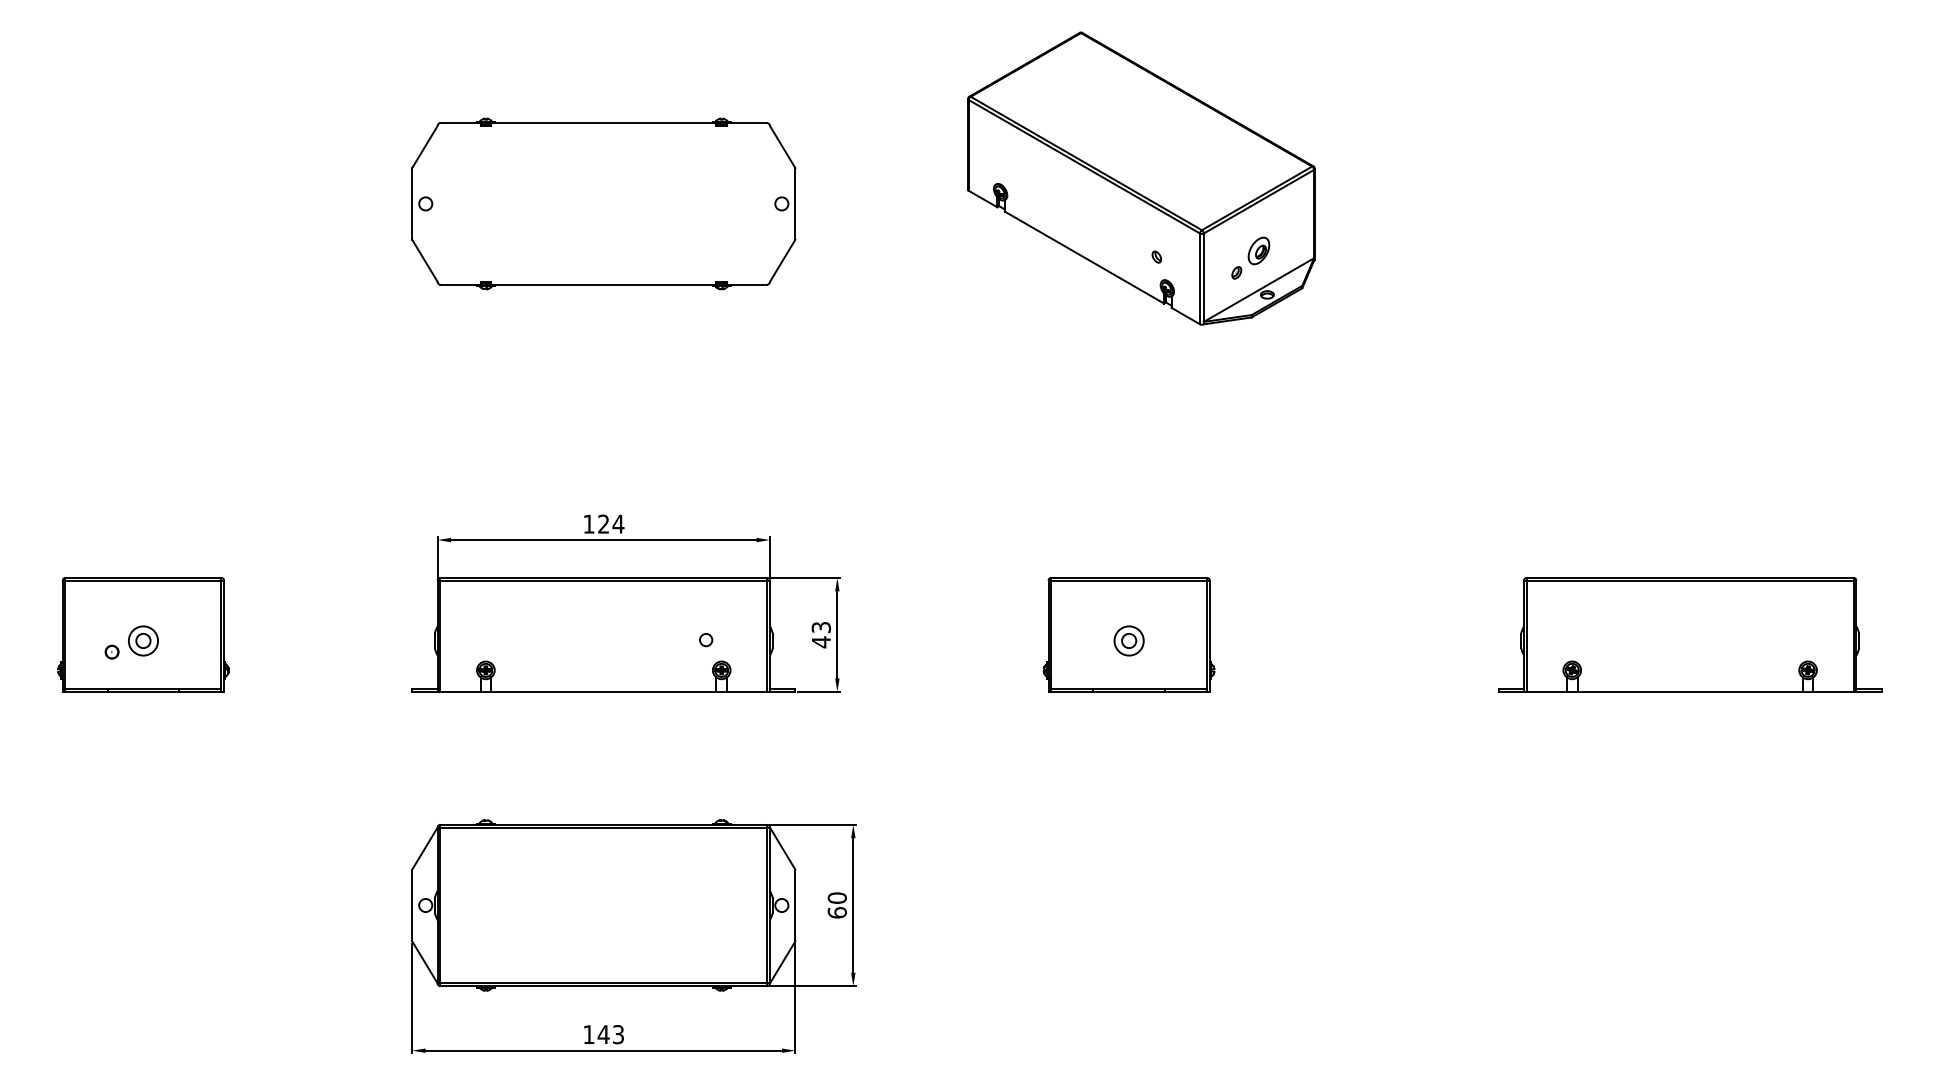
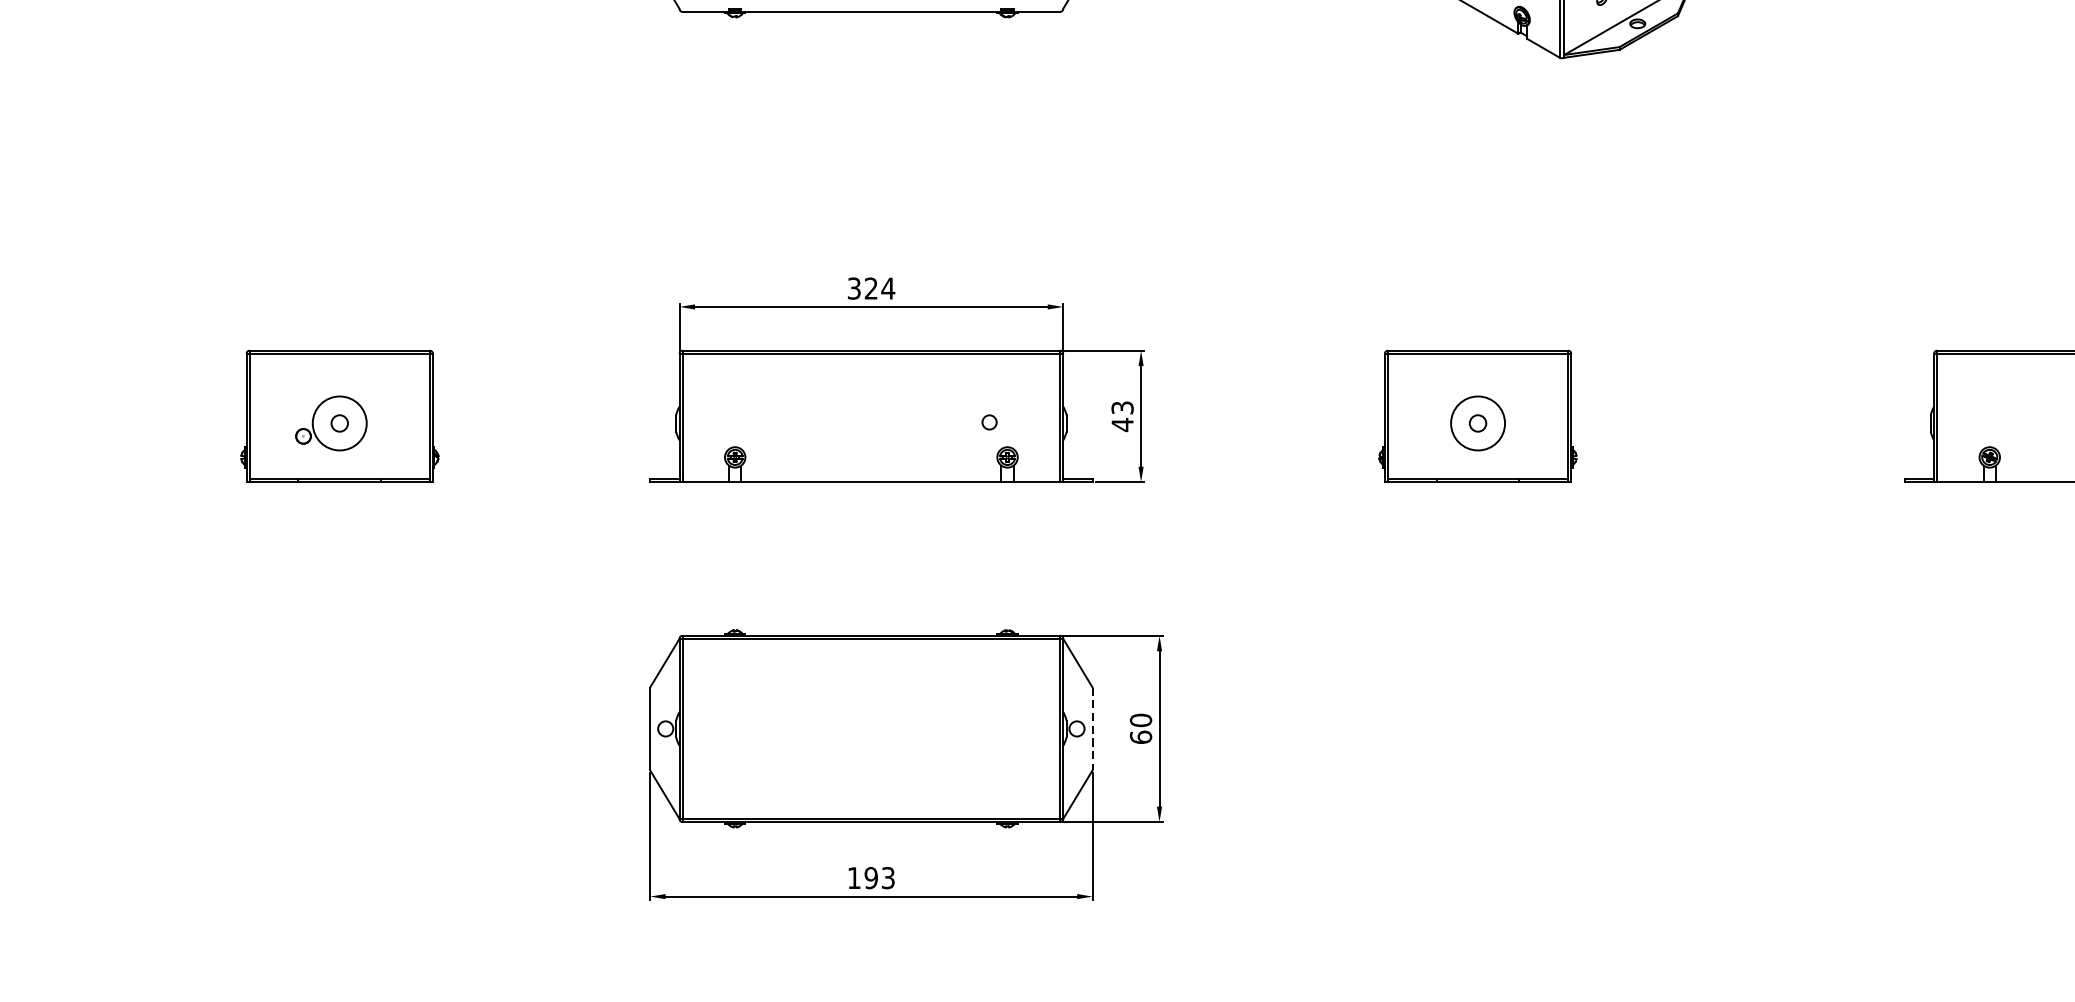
text: (588, 523) -> (853, 287), 124 -> 324
circle: (143, 640) -> (339, 422), size x1.6
circle: (1128, 640) -> (1477, 422), size x1.6
line: (795, 905) -> (1092, 728), solid -> dashed
text: (603, 1034) -> (871, 877), 143 -> 193

